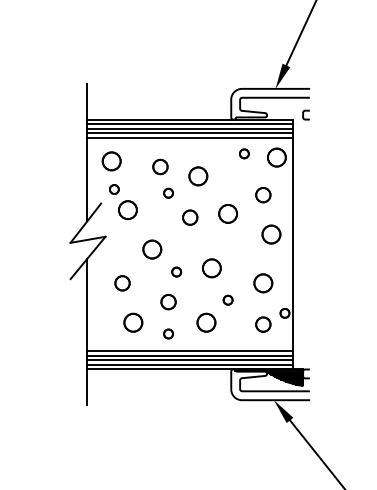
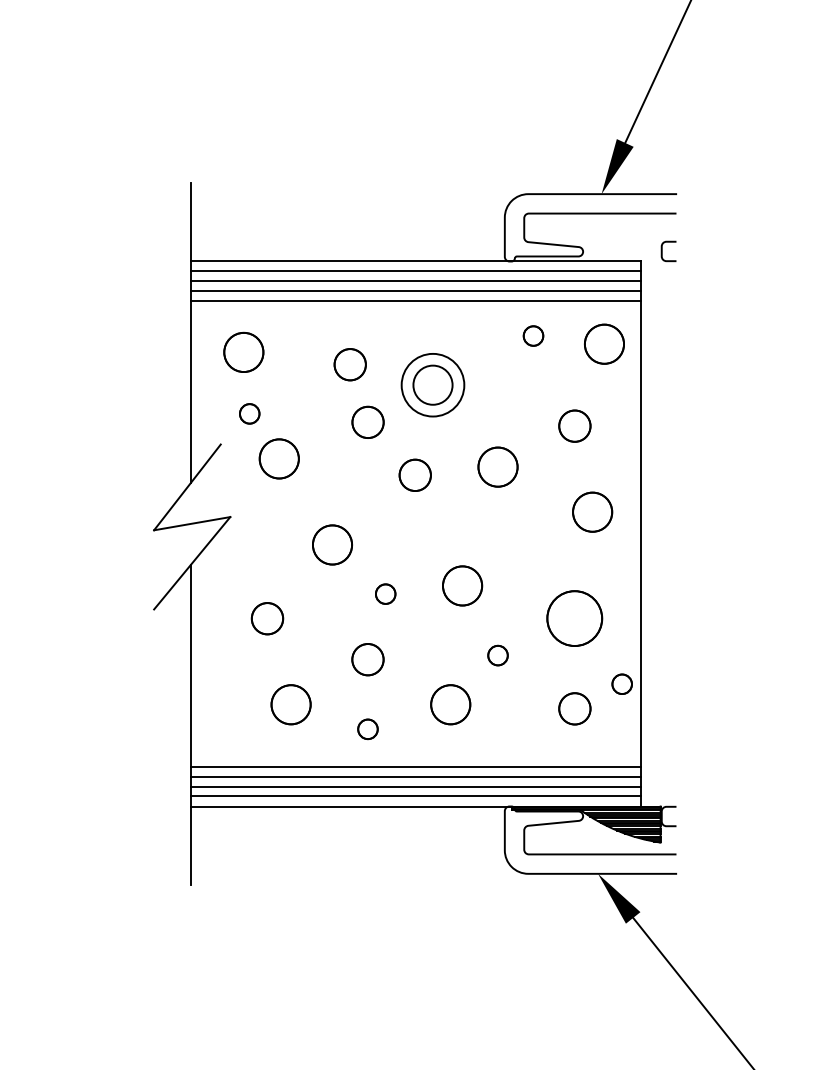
circle: (198, 176) -> (433, 385), size x1.6
part: (168, 192) -> (367, 420), size x1.6
part: (263, 283) -> (575, 619), size x1.4

